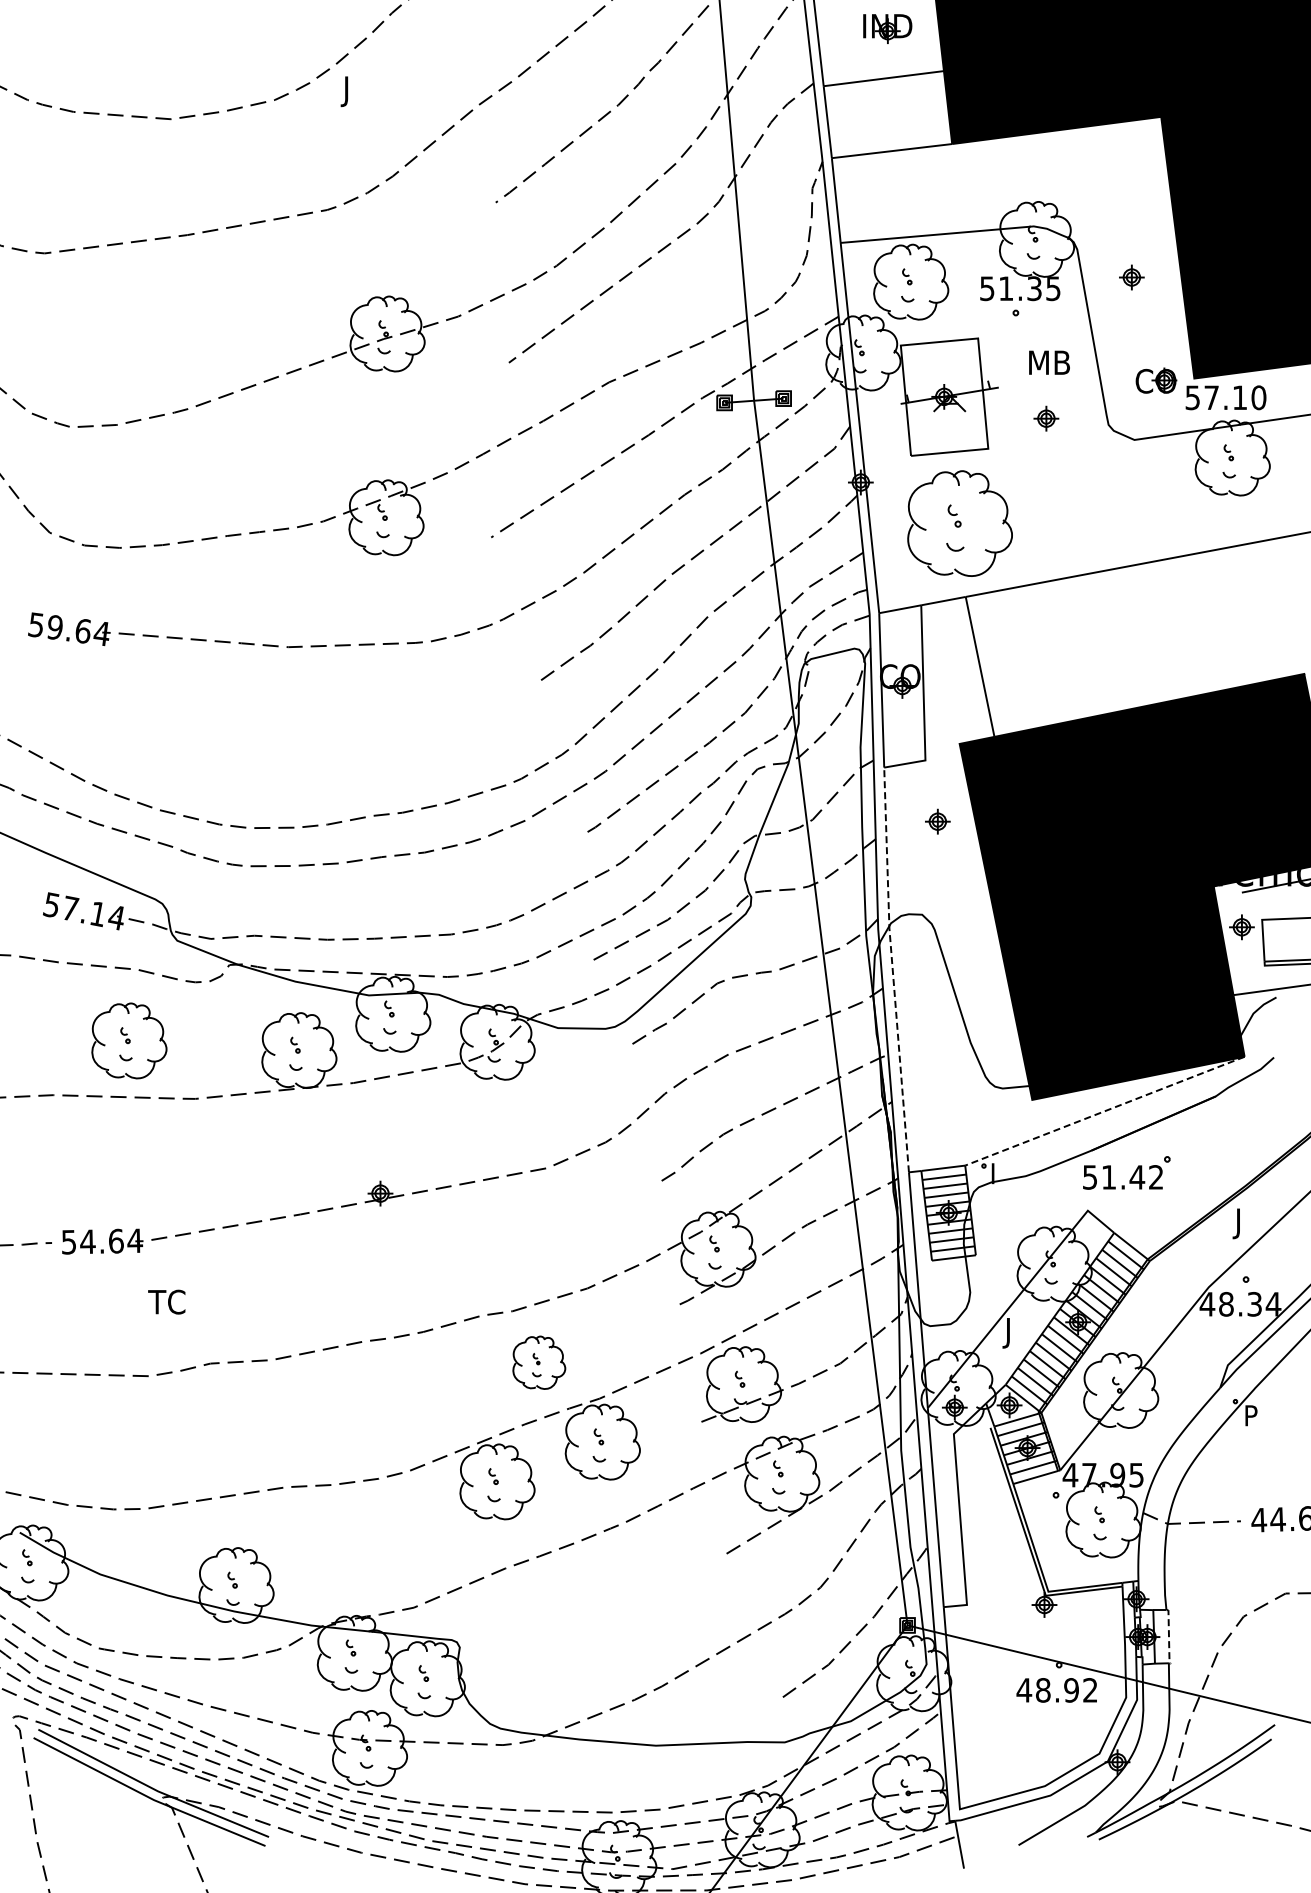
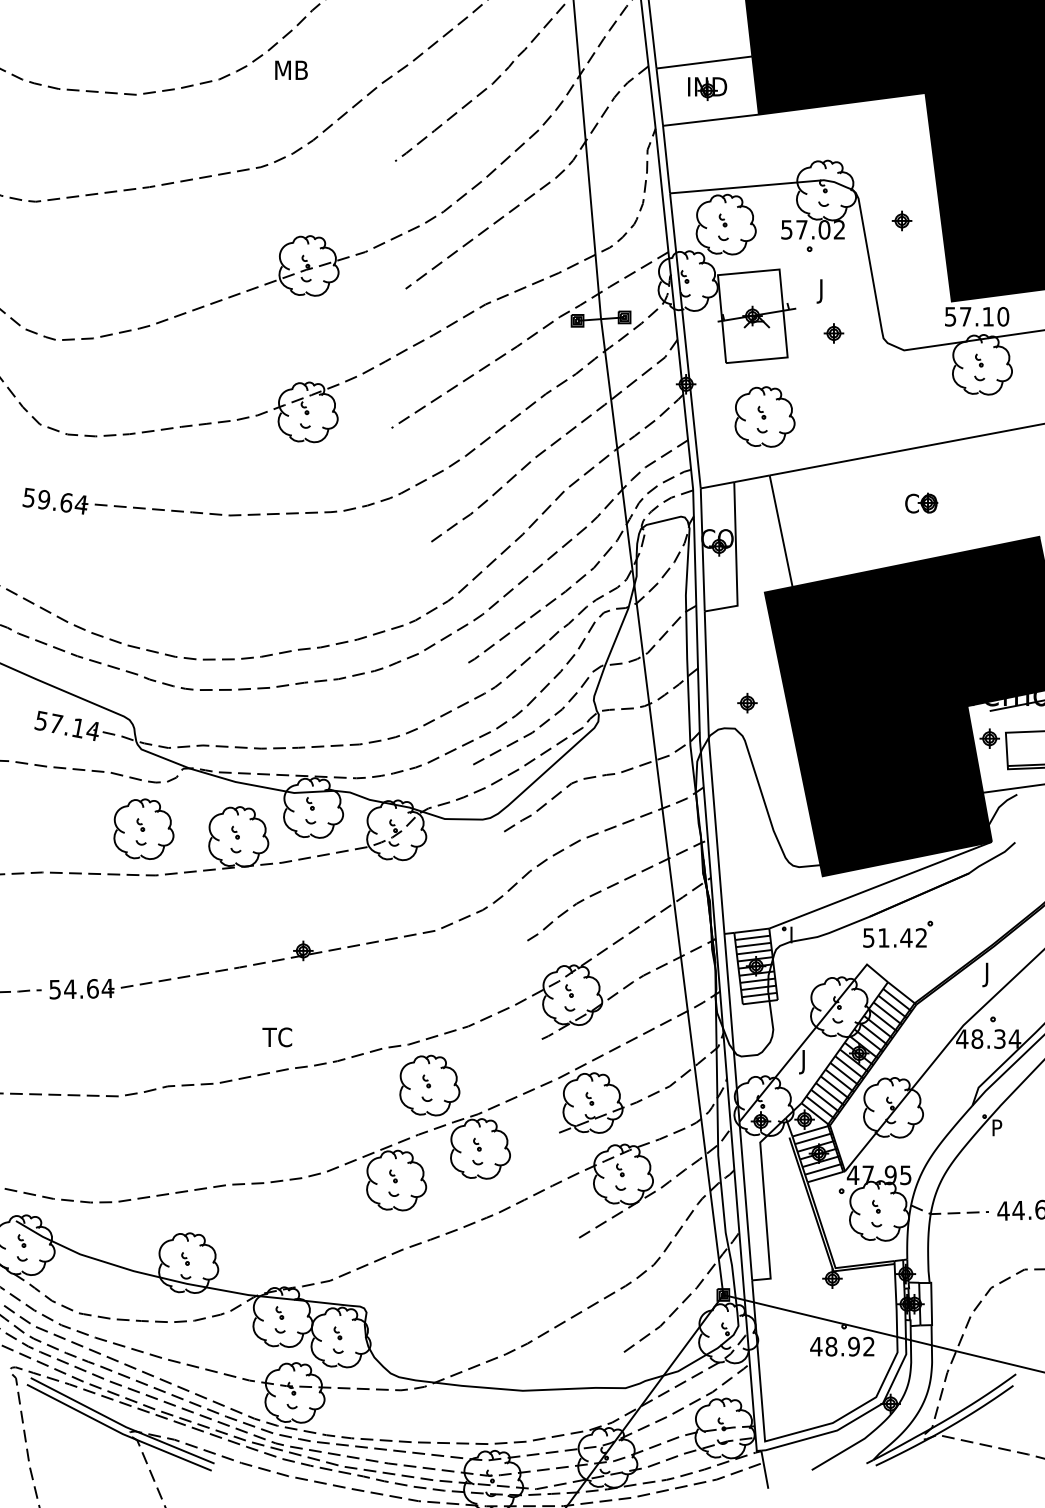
part: (887, 28) -> (707, 88), moved
text: (363, 91) -> (289, 72), J -> MB
text: (1029, 288) -> (820, 229), 51.35 -> 57.02
text: (1046, 365) -> (834, 291), MB -> J
part: (1156, 380) -> (921, 503), moved
part: (959, 523) -> (764, 416), size x0.71
part: (937, 821) -> (747, 703), moved
line: (892, 969) -> (711, 772), dashed -> solid
part: (129, 1040) -> (144, 828), moved
line: (1104, 1111) -> (880, 885), dashed -> solid
text: (166, 1301) -> (277, 1036), moved
part: (539, 1362) -> (430, 1085), size x1.43
line: (1168, 1636) -> (931, 1303), dashed -> solid

